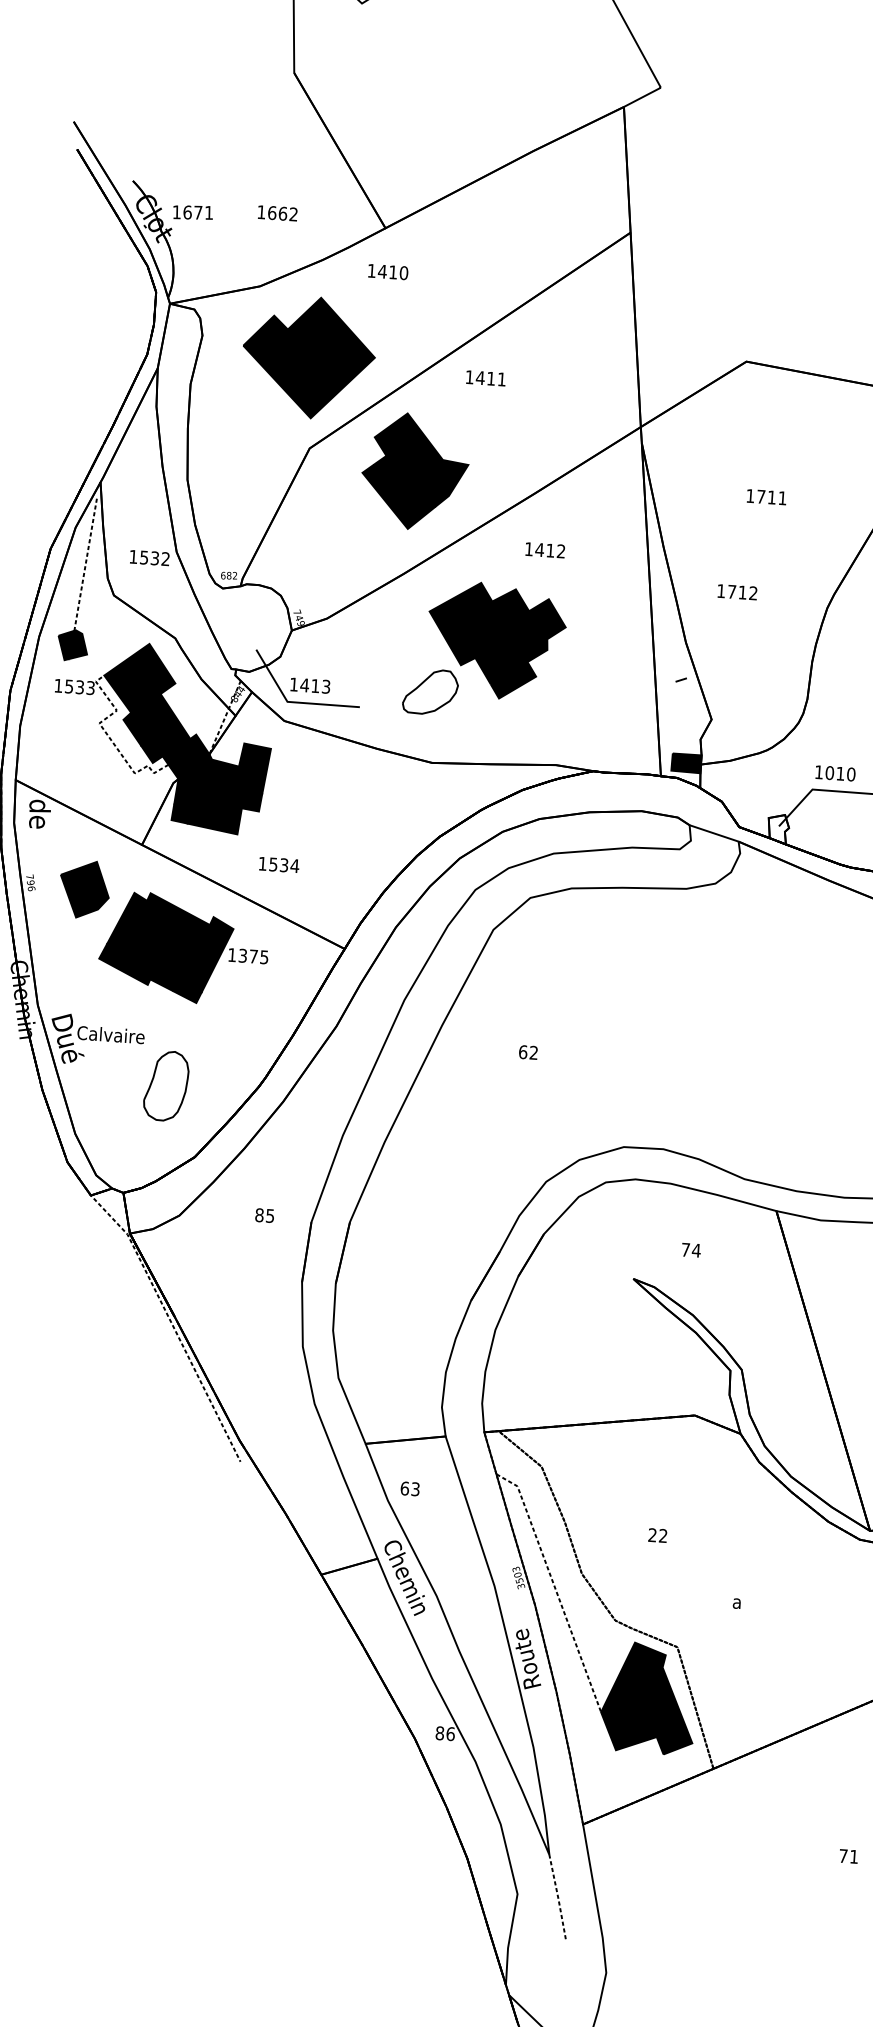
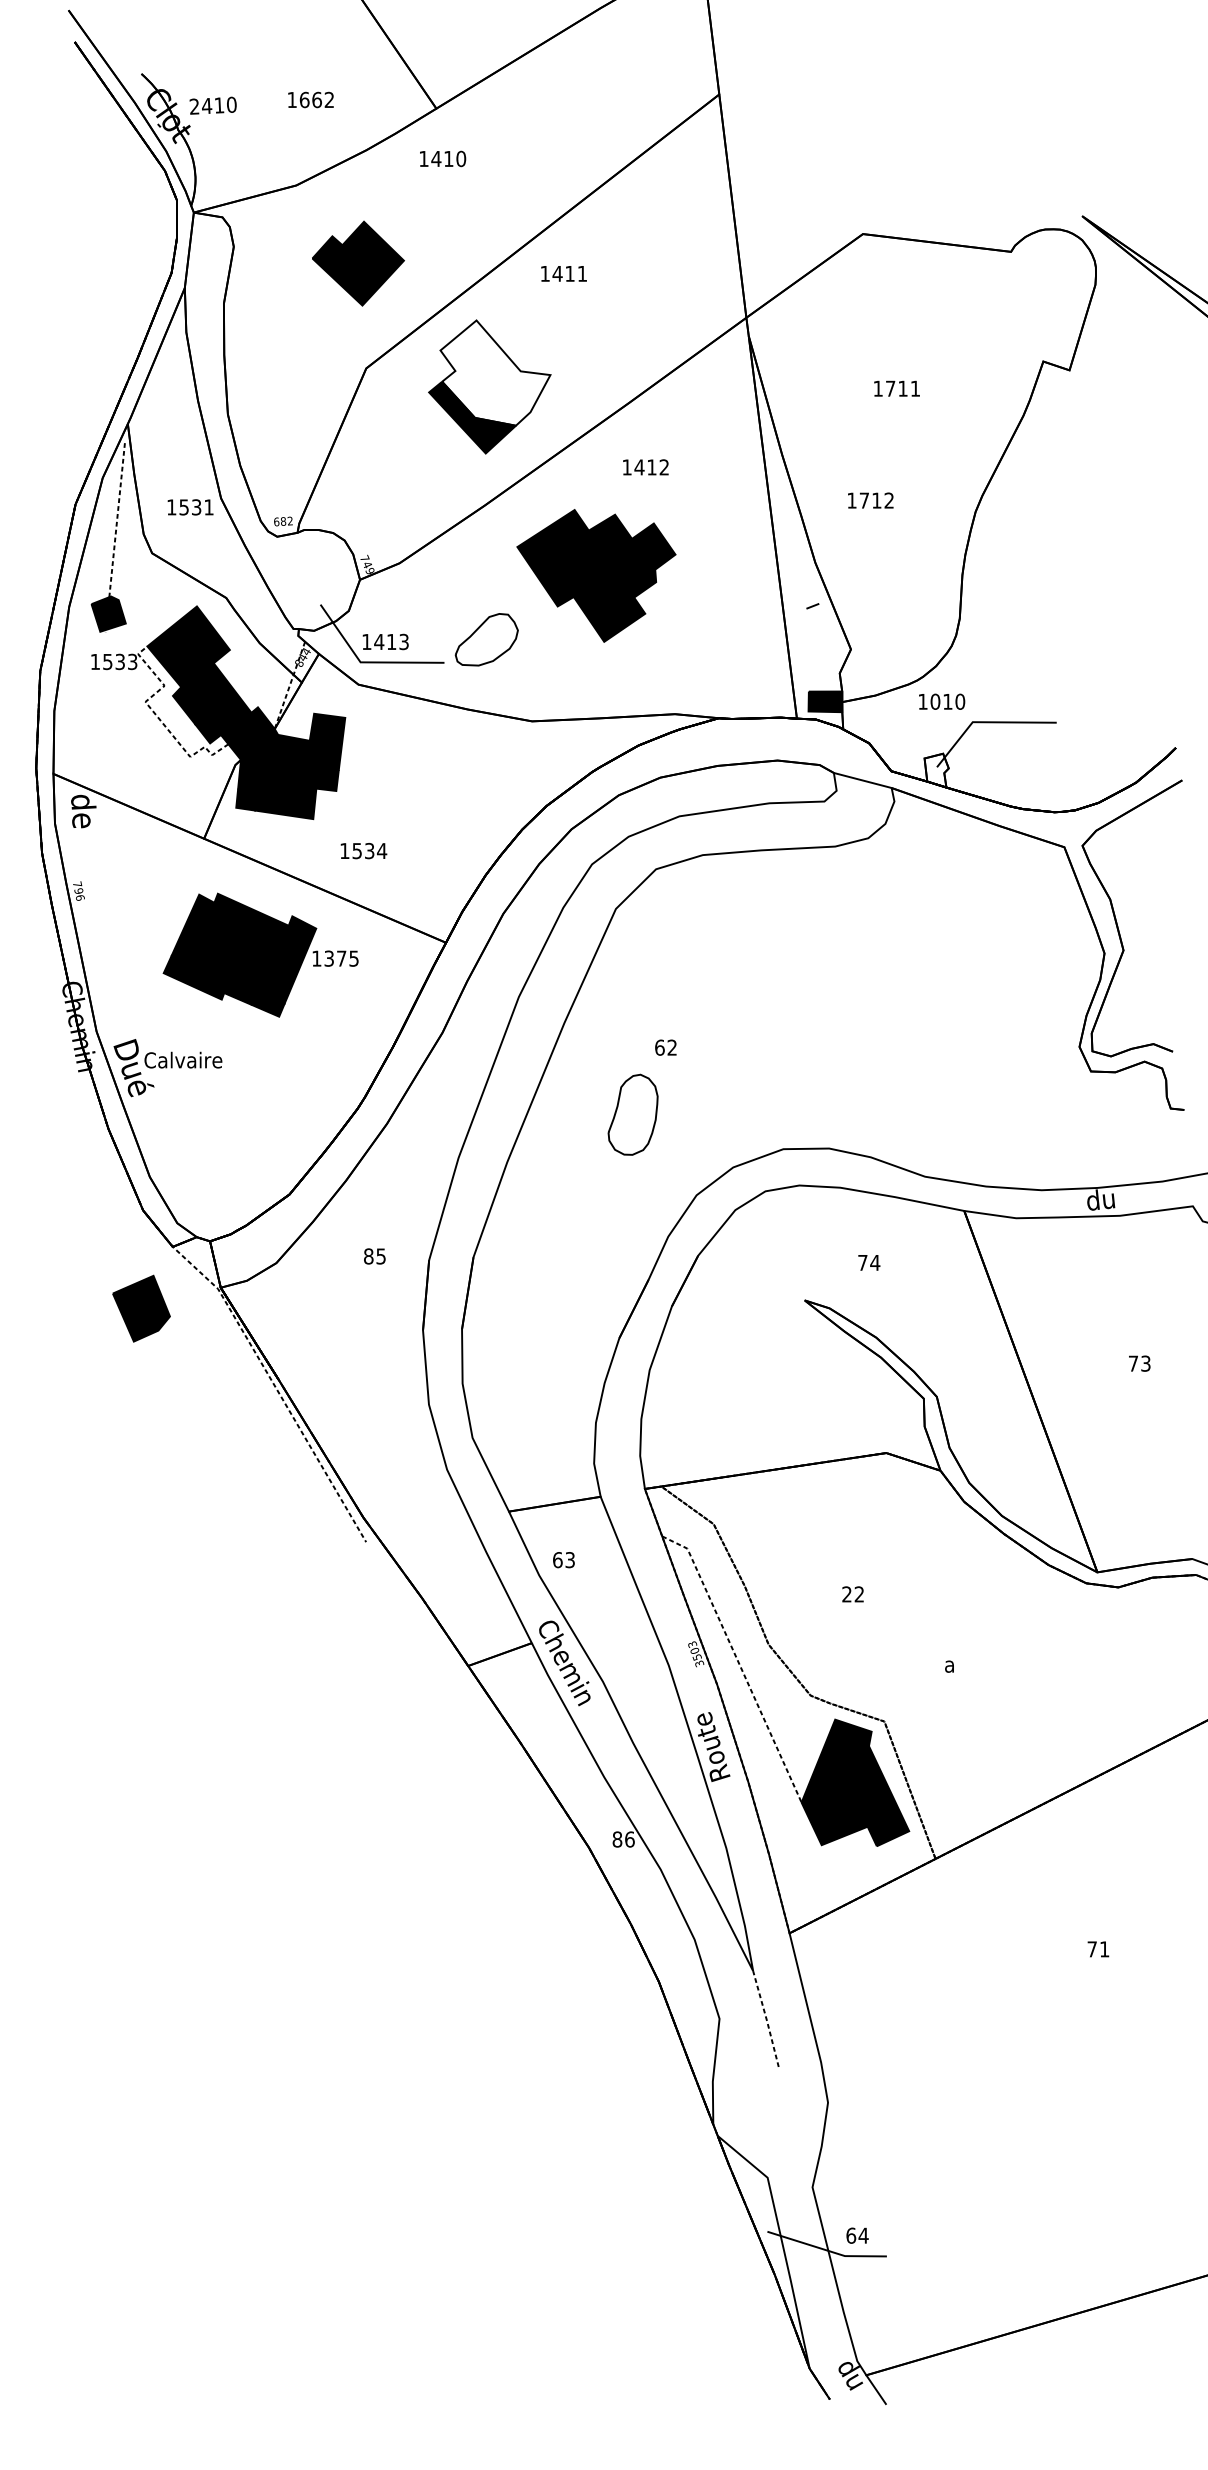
text: (192, 212) -> (212, 105), 1671 -> 2410
part: (309, 357) -> (358, 263), size x0.6
fill: (421, 459) -> (495, 372), removed
text: (165, 559) -> (208, 507), 1532 -> 1531
part: (430, 691) -> (486, 639), moved
text: (835, 773) -> (942, 701), moved
part: (84, 889) -> (141, 1308), moved
part: (165, 1085) -> (632, 1114), moved

